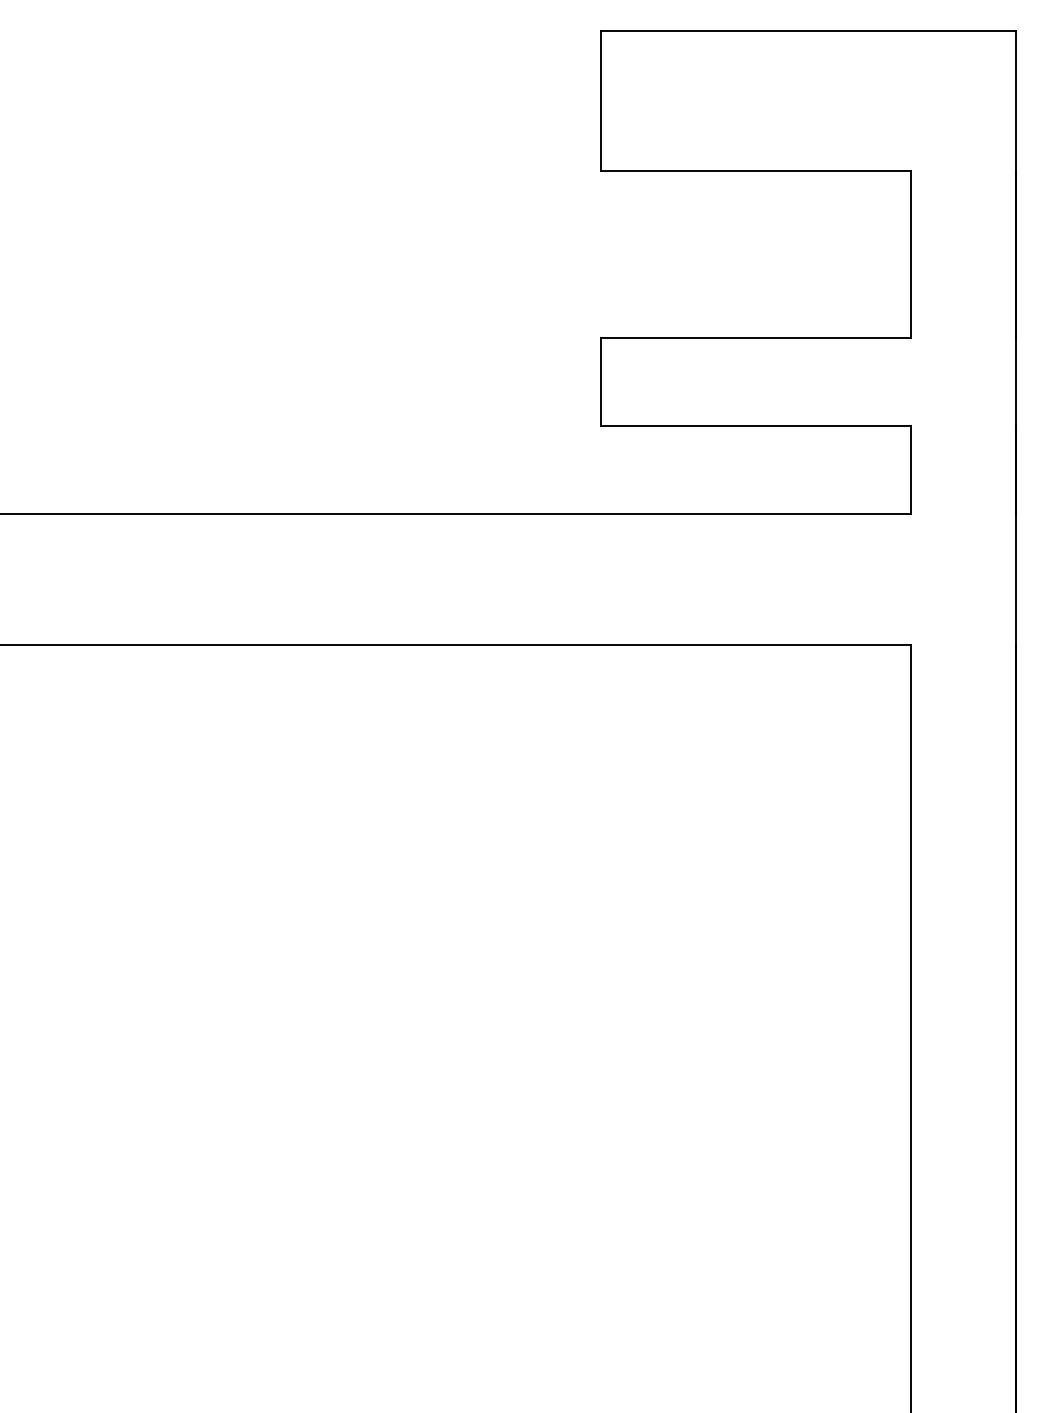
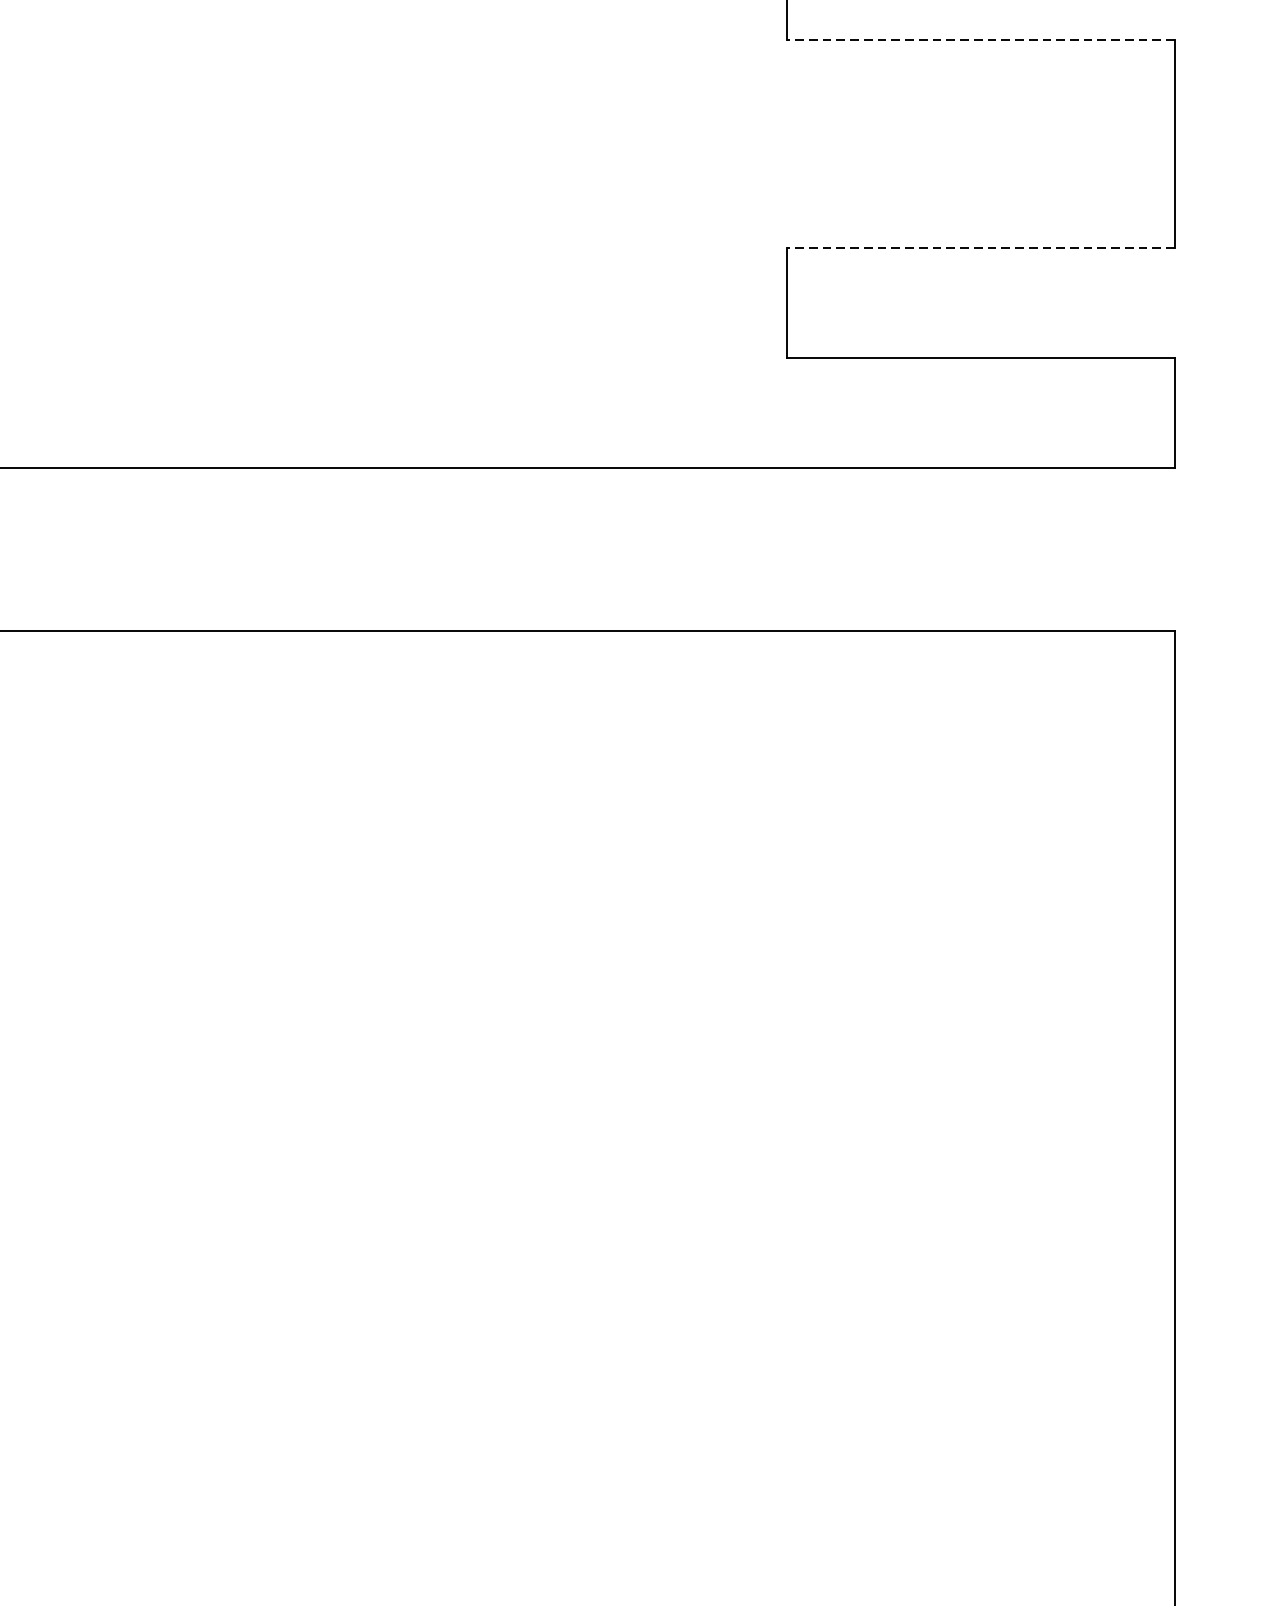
line: (755, 171) -> (980, 40), solid -> dashed
line: (755, 337) -> (980, 247), solid -> dashed

